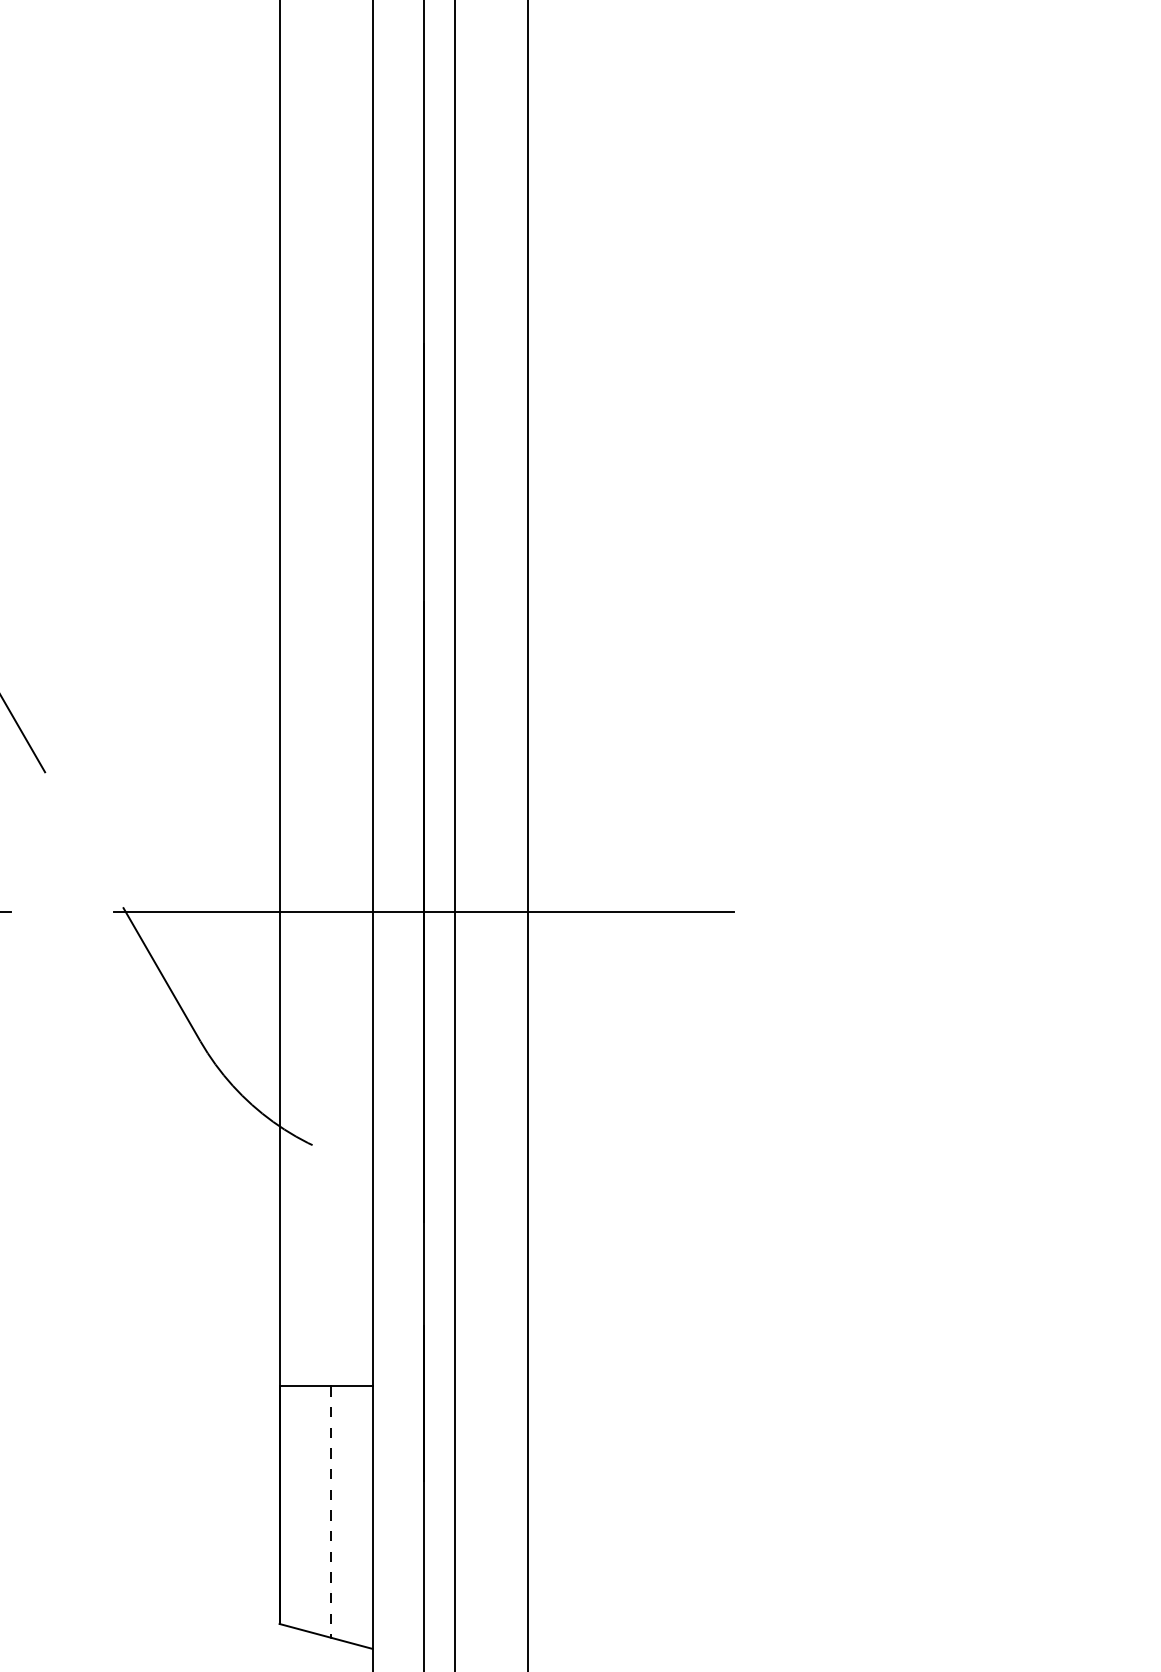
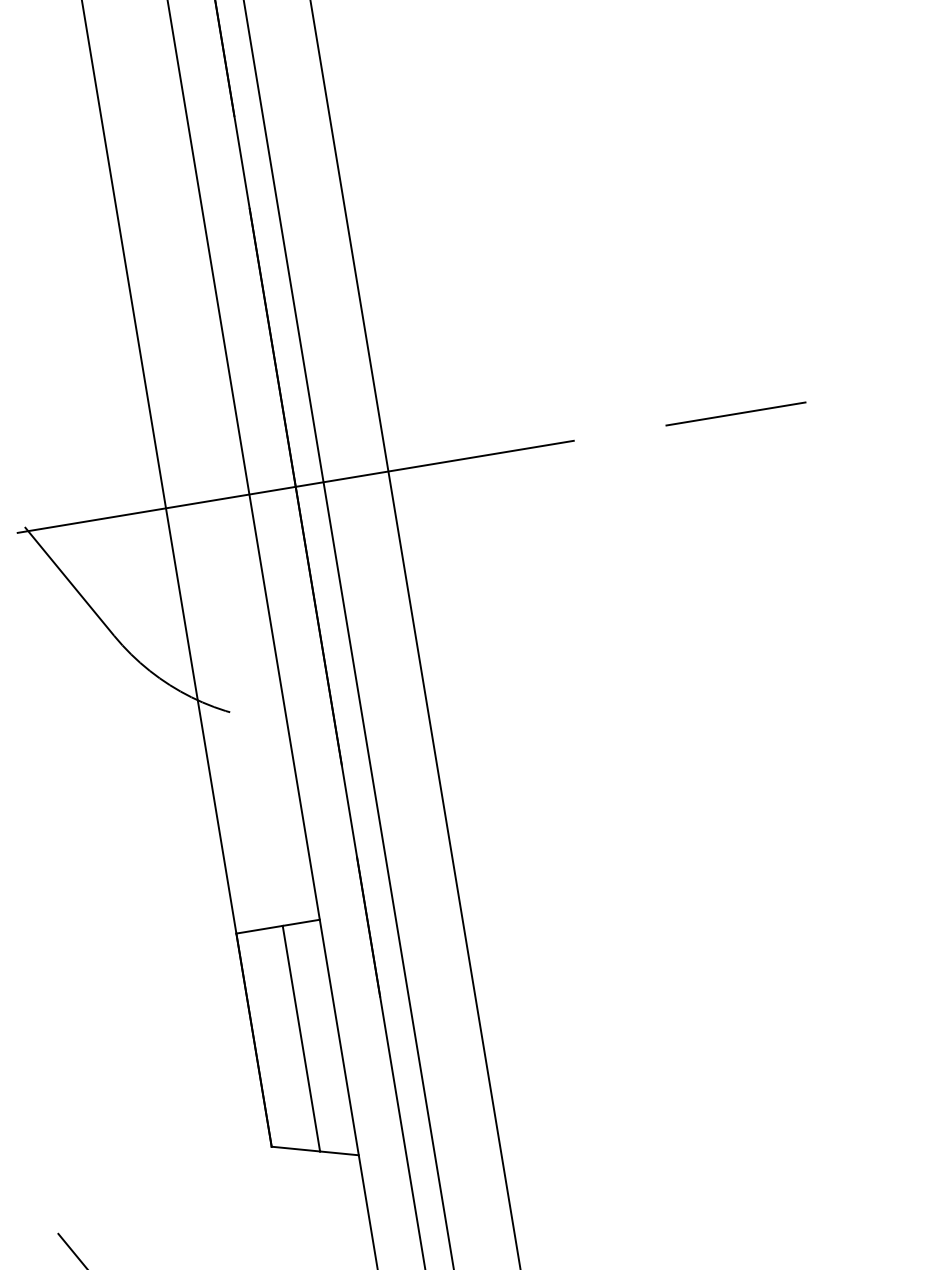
line: (914, 911) -> (735, 413), added
line: (331, 1512) -> (301, 1039), dashed -> solid

